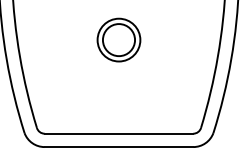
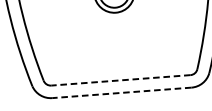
line: (118, 133) -> (120, 80), solid -> dashed
line: (118, 147) -> (121, 93), solid -> dashed

